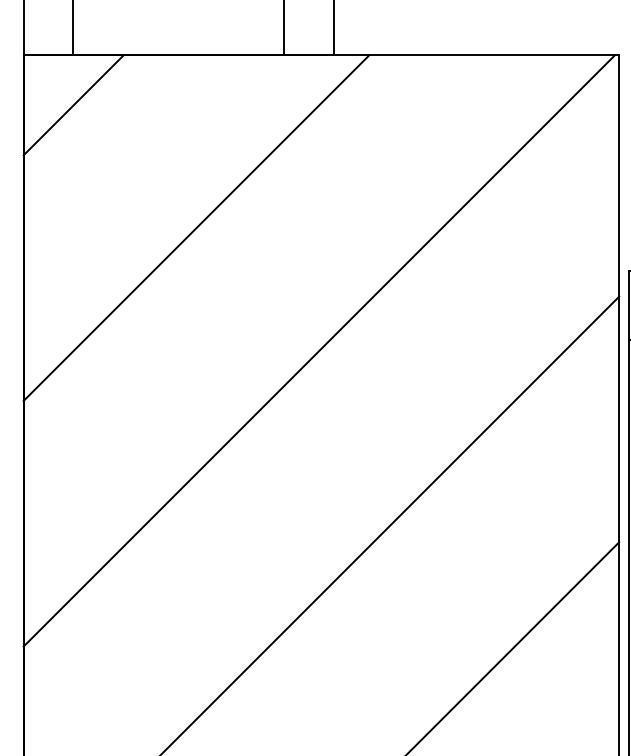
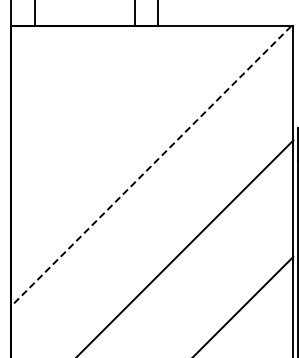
line: (72, 104) -> (34, 49), removed
line: (195, 227) -> (92, 107), removed
line: (317, 351) -> (150, 166), solid -> dashed

